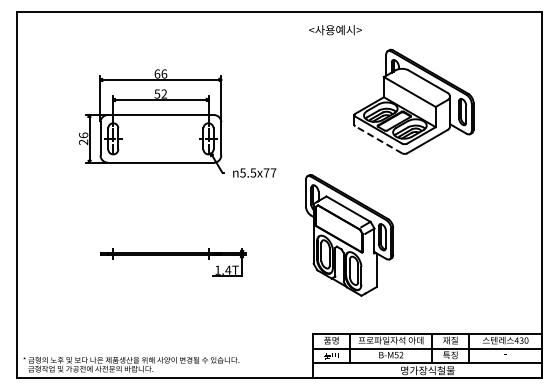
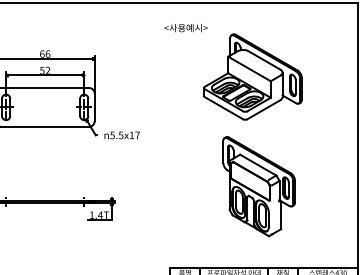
text: (335, 30) -> (186, 28), moved
line: (378, 139) -> (223, 107), dashed -> solid
text: (266, 172) -> (131, 135), 5.5x77 -> 5.5x17
part: (349, 235) -> (259, 186), moved

